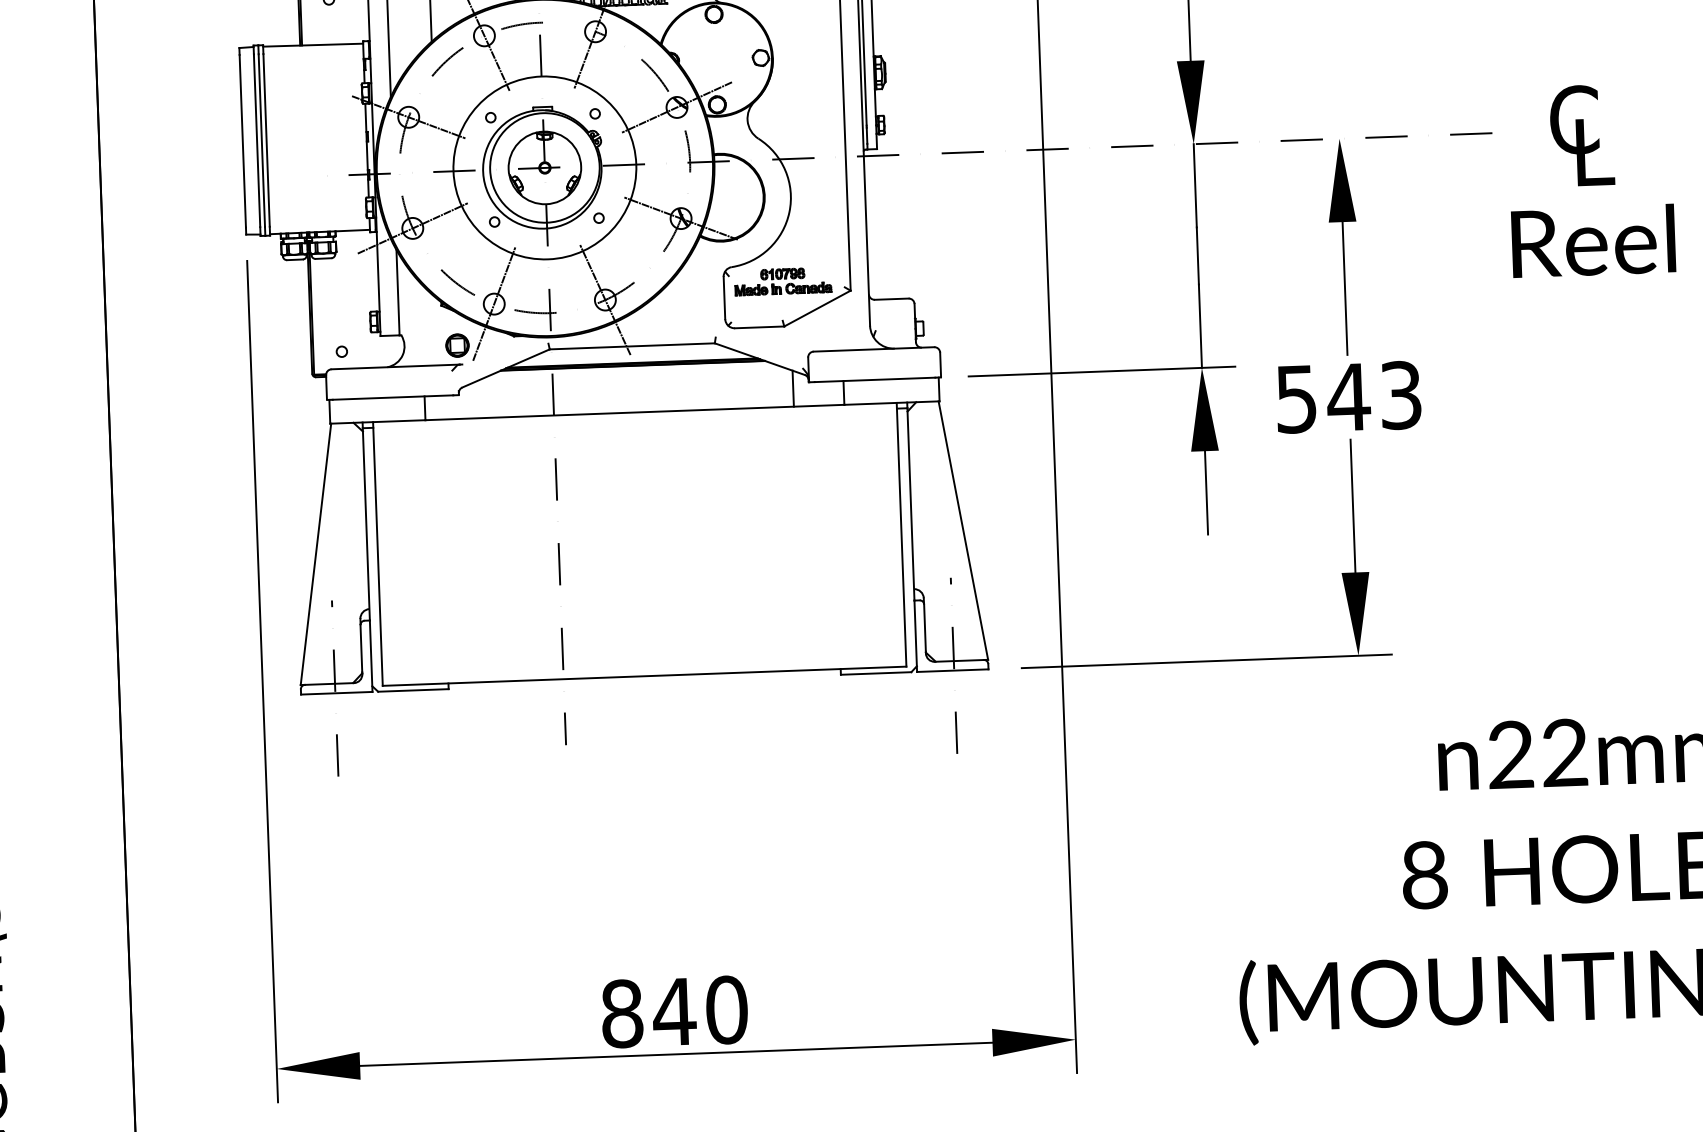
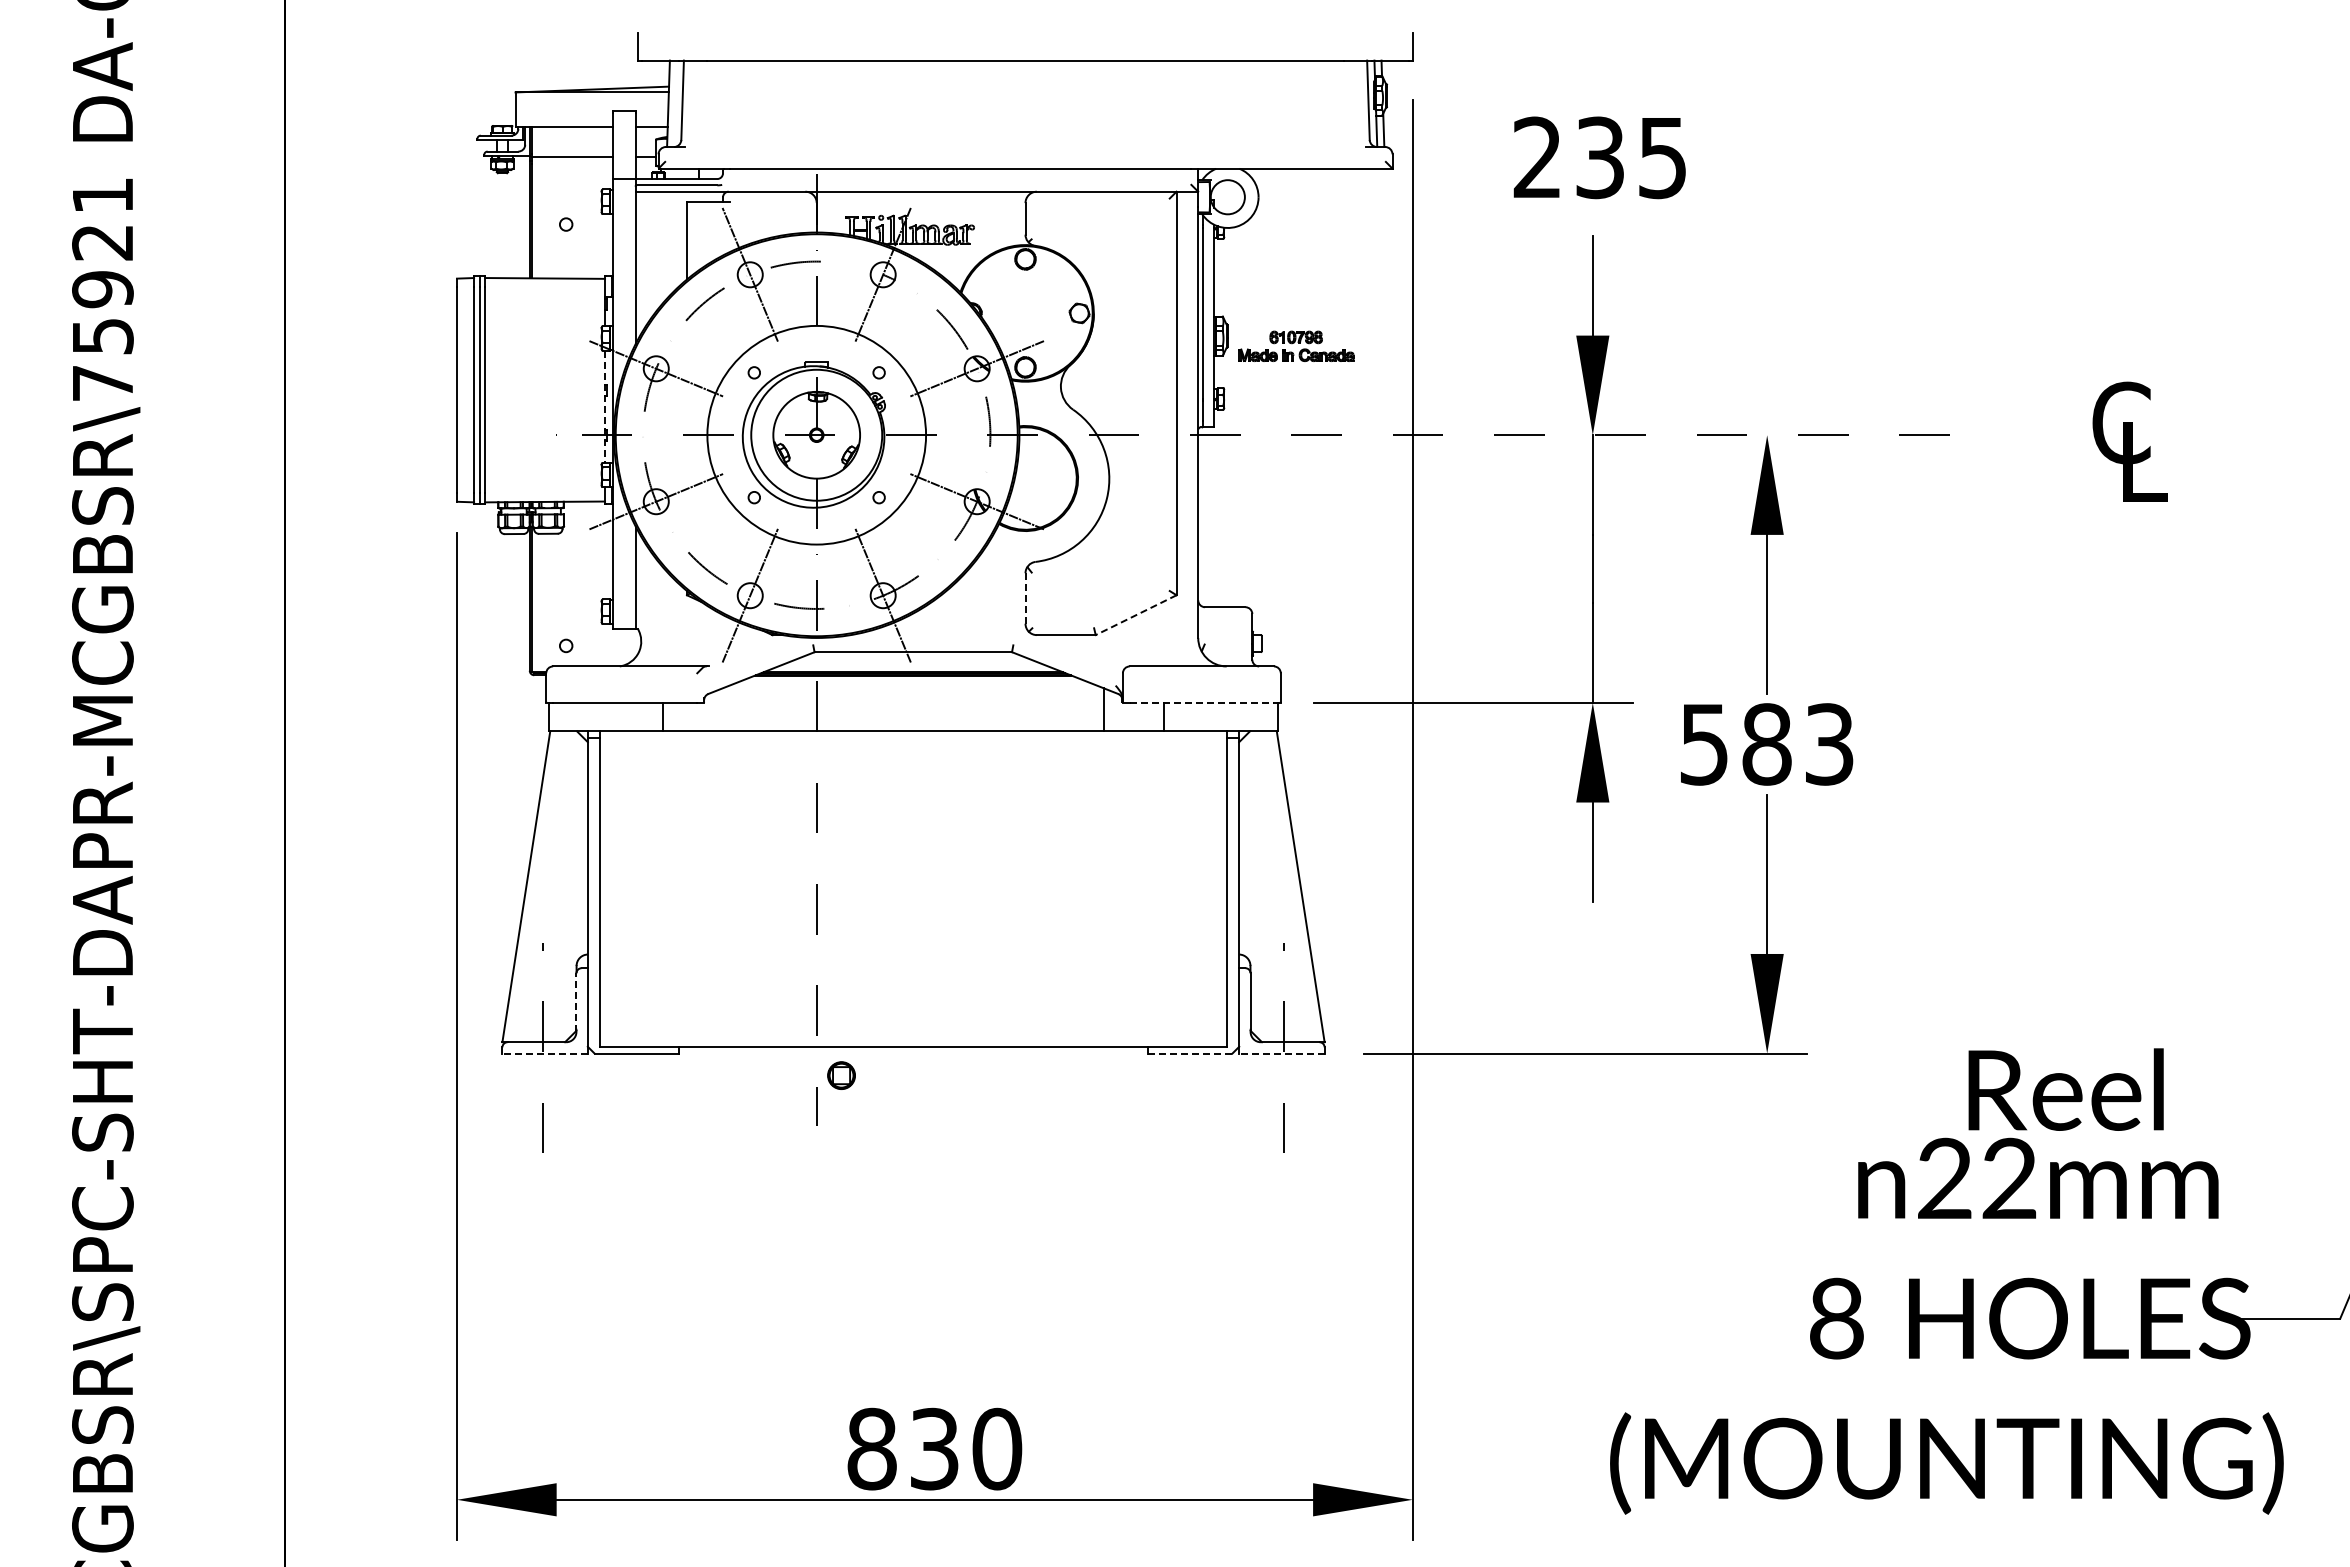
text: (1581, 135) -> (2129, 441), moved
line: (367, 150) -> (605, 406), solid -> dashed
text: (1593, 241) -> (2065, 1089), moved
part: (783, 280) -> (1296, 345), moved
line: (724, 297) -> (1025, 597), solid -> dashed
line: (816, 308) -> (1135, 615), solid -> dashed
part: (457, 345) -> (841, 1075), moved
line: (875, 379) -> (1202, 702), solid -> dashed
text: (1348, 397) -> (1766, 744), 543 -> 583
line: (361, 649) -> (576, 1002), solid -> dashed
line: (952, 670) -> (1281, 1053), solid -> dashed
line: (876, 673) -> (1190, 1053), solid -> dashed
line: (337, 693) -> (545, 1053), solid -> dashed
text: (674, 1011) -> (934, 1448), 840 -> 830

